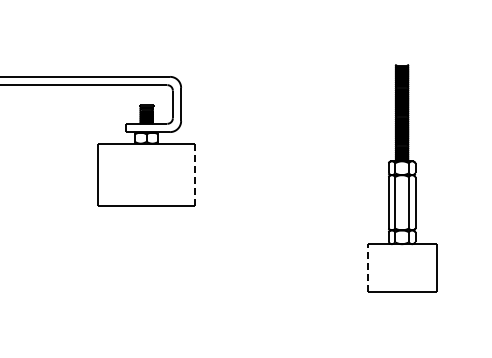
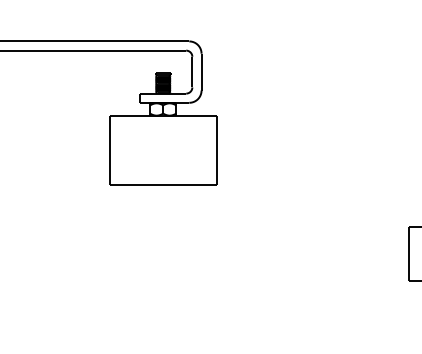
line: (194, 175) -> (216, 151), dashed -> solid
line: (367, 267) -> (408, 253), dashed -> solid

